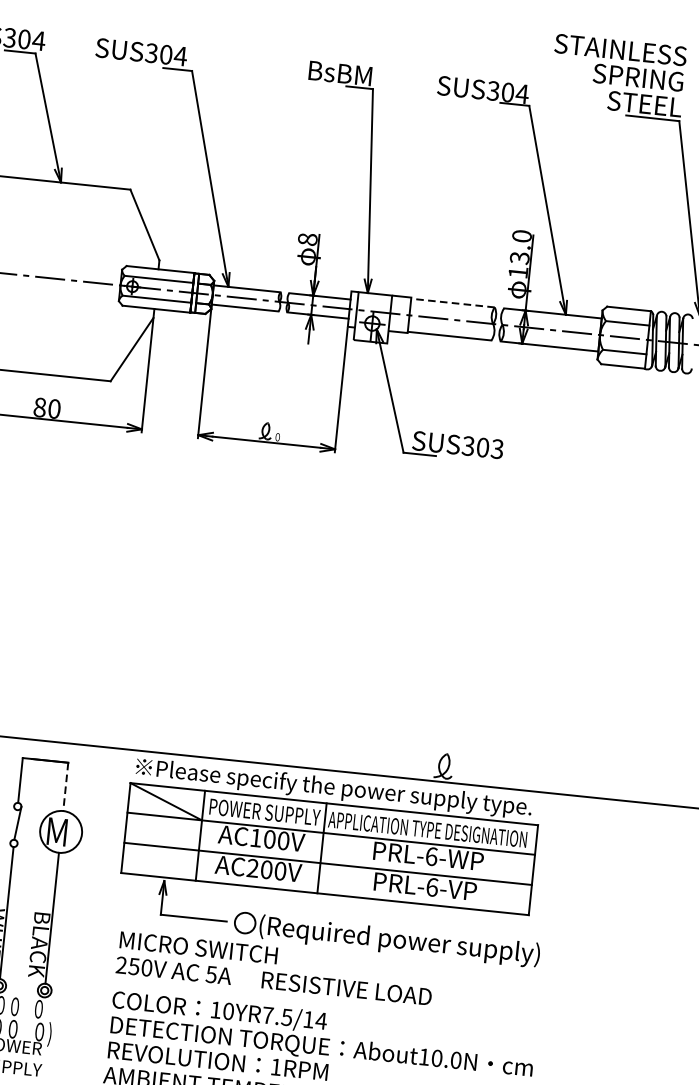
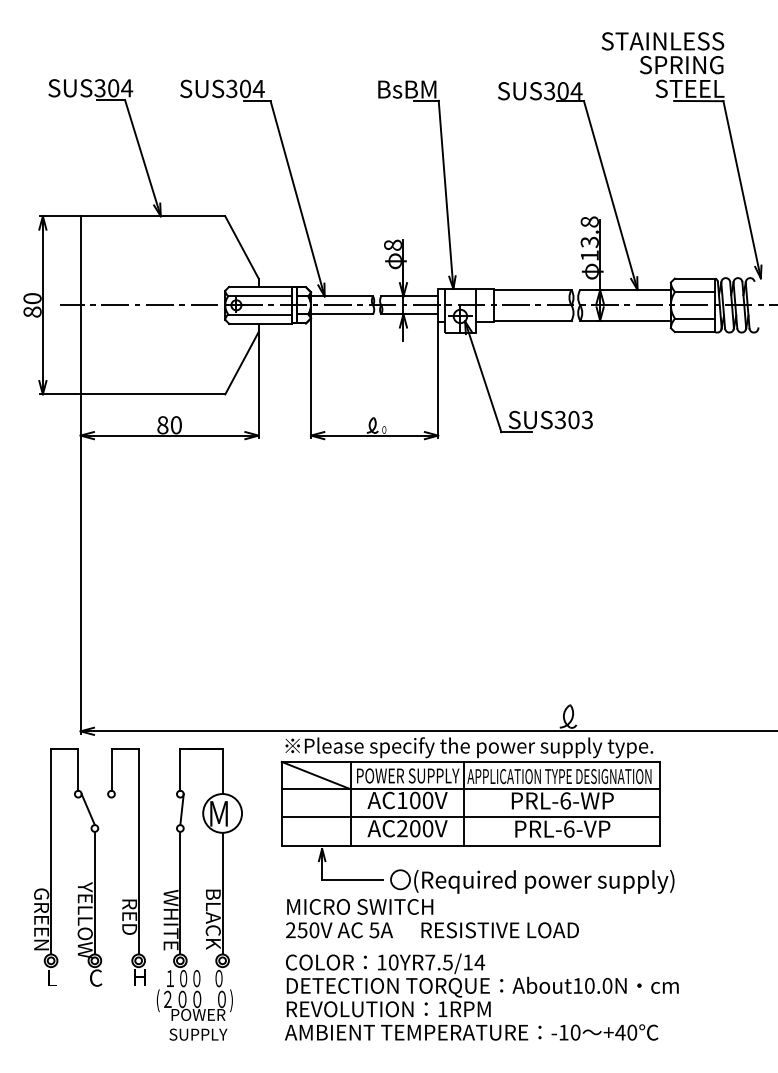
text: (521, 235) -> (589, 221), 13.0 -> 13.8
line: (452, 302) -> (532, 289), dashed -> solid
line: (65, 787) -> (222, 772), dashed -> solid

